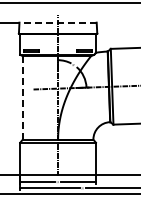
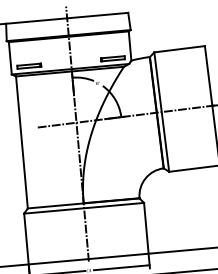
line: (58, 22) -> (67, 18), dashed -> solid
line: (22, 97) -> (21, 141), dashed -> solid

